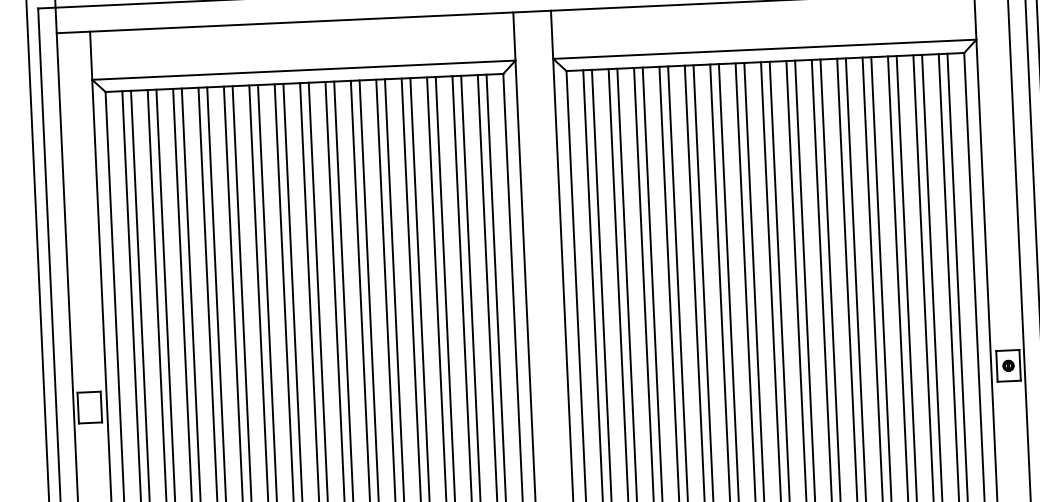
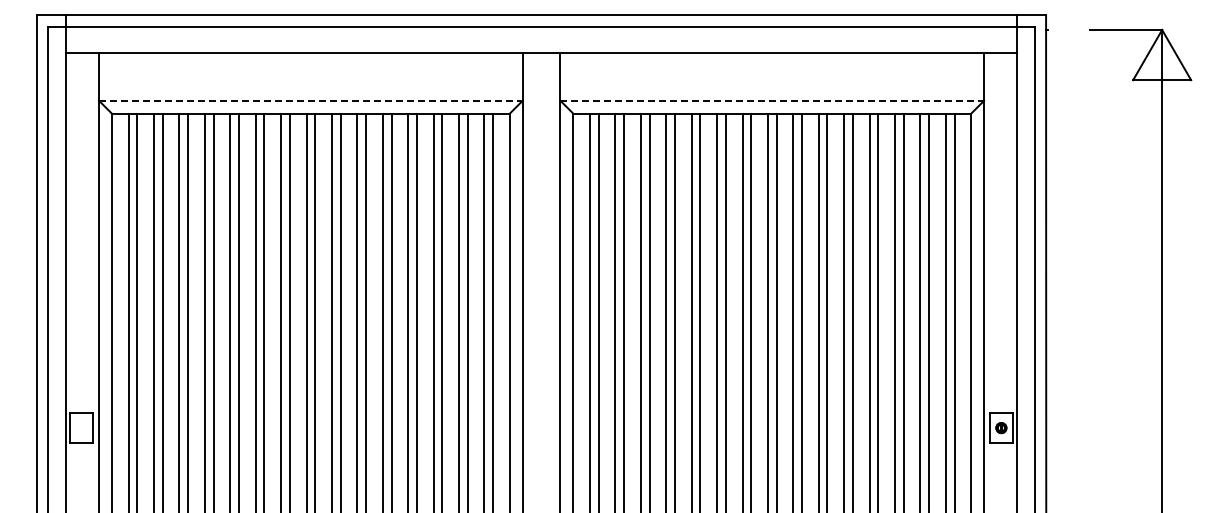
line: (765, 48) -> (772, 100), solid -> dashed
line: (303, 69) -> (310, 100), solid -> dashed

